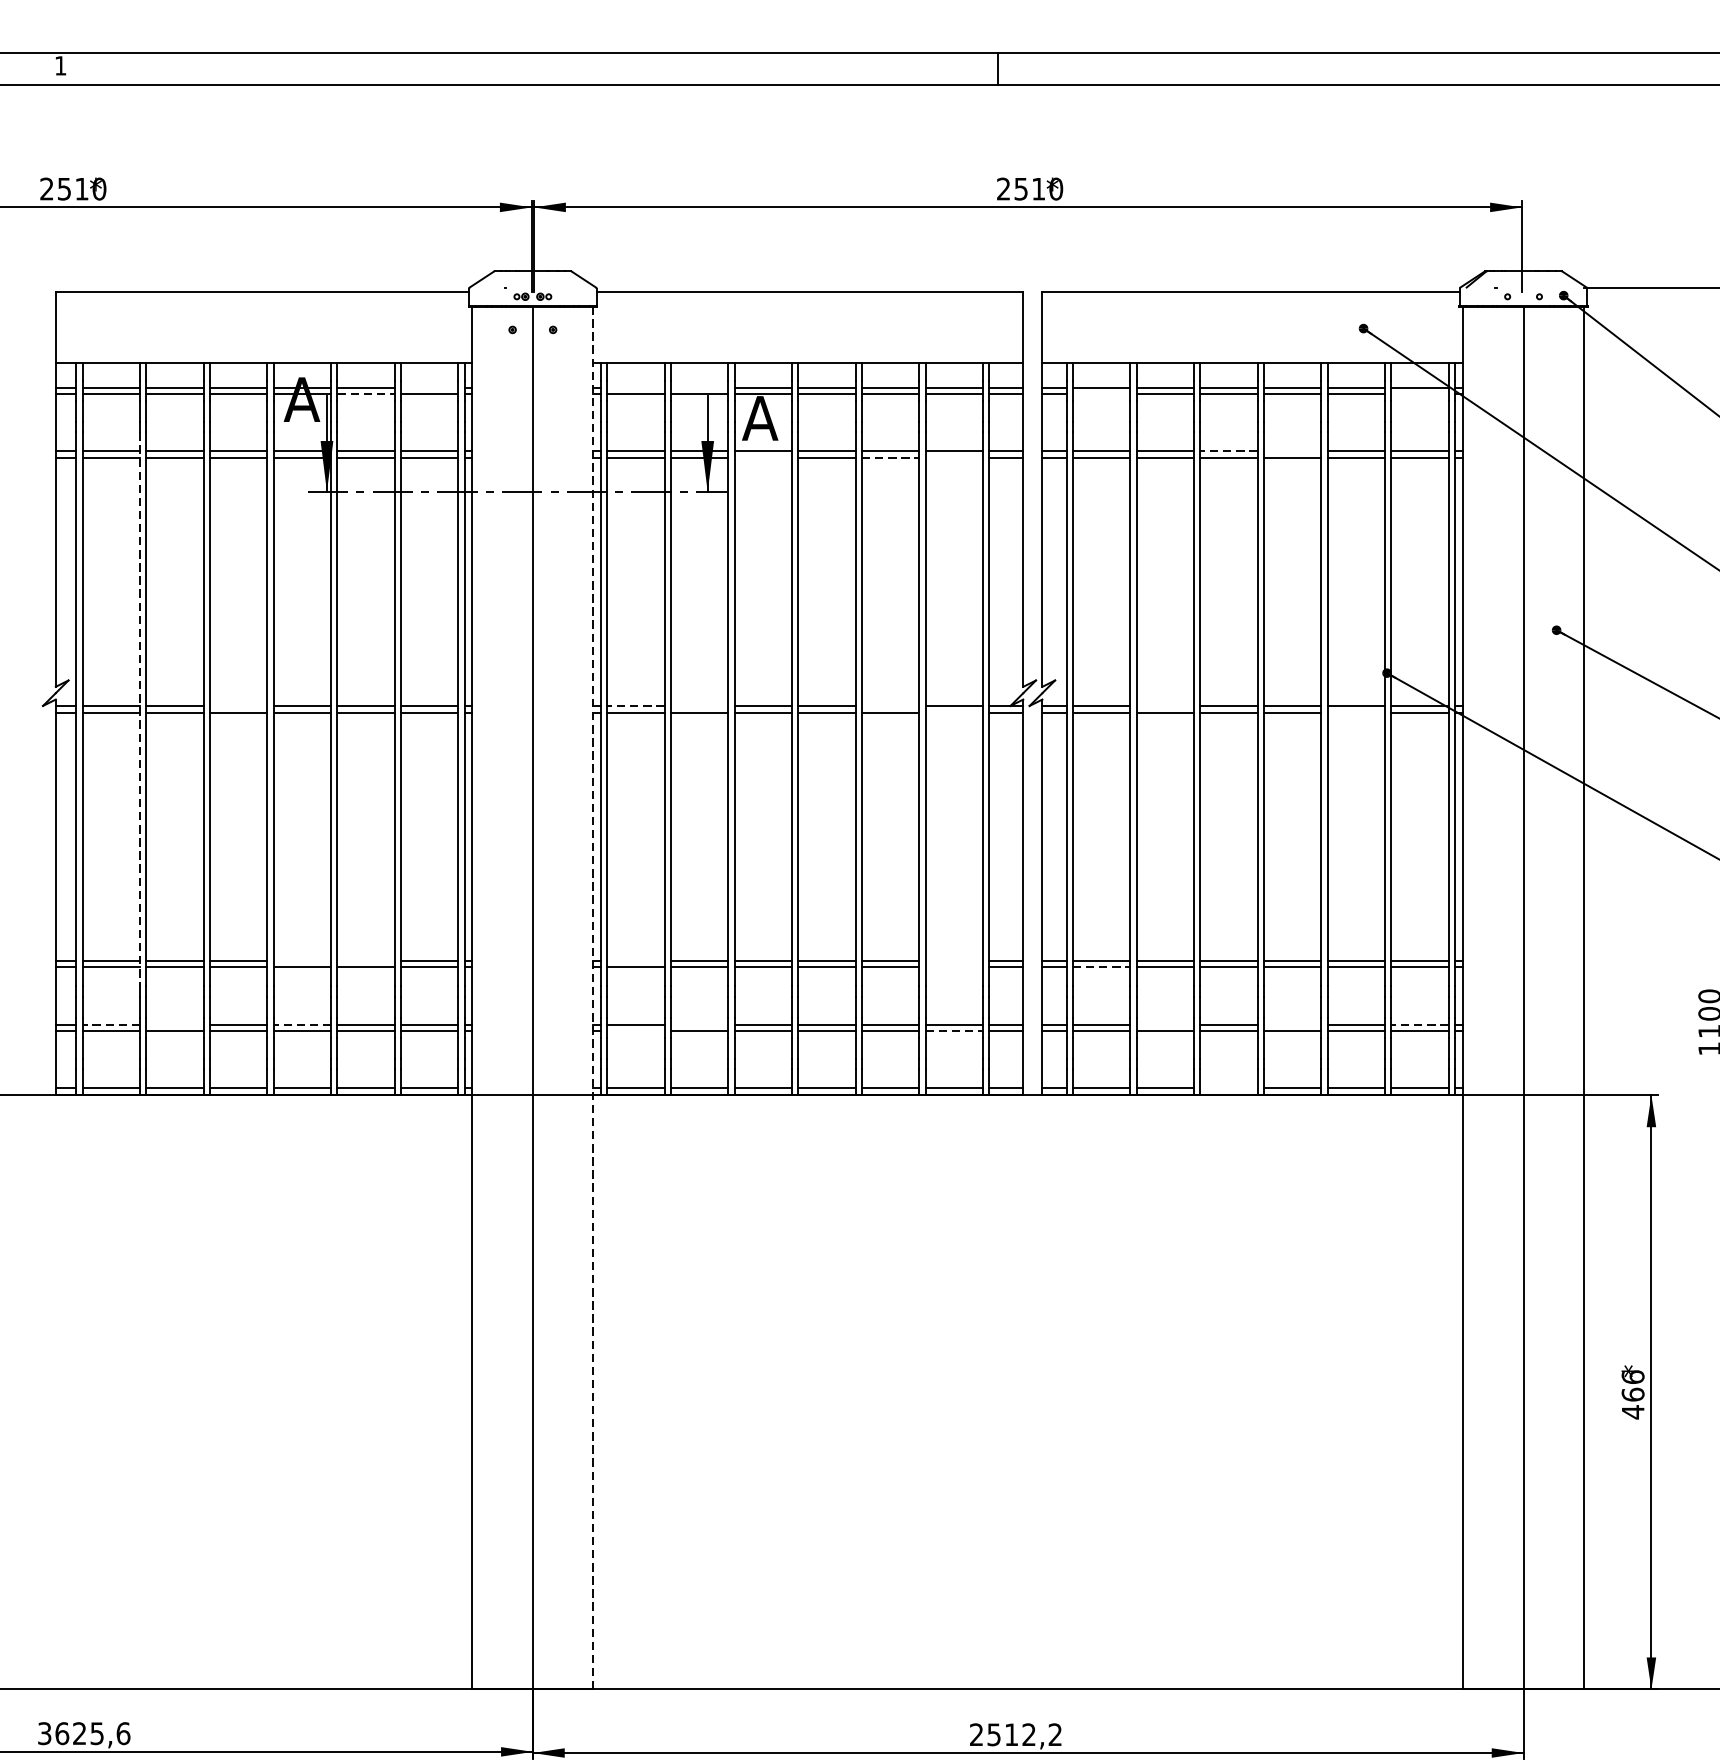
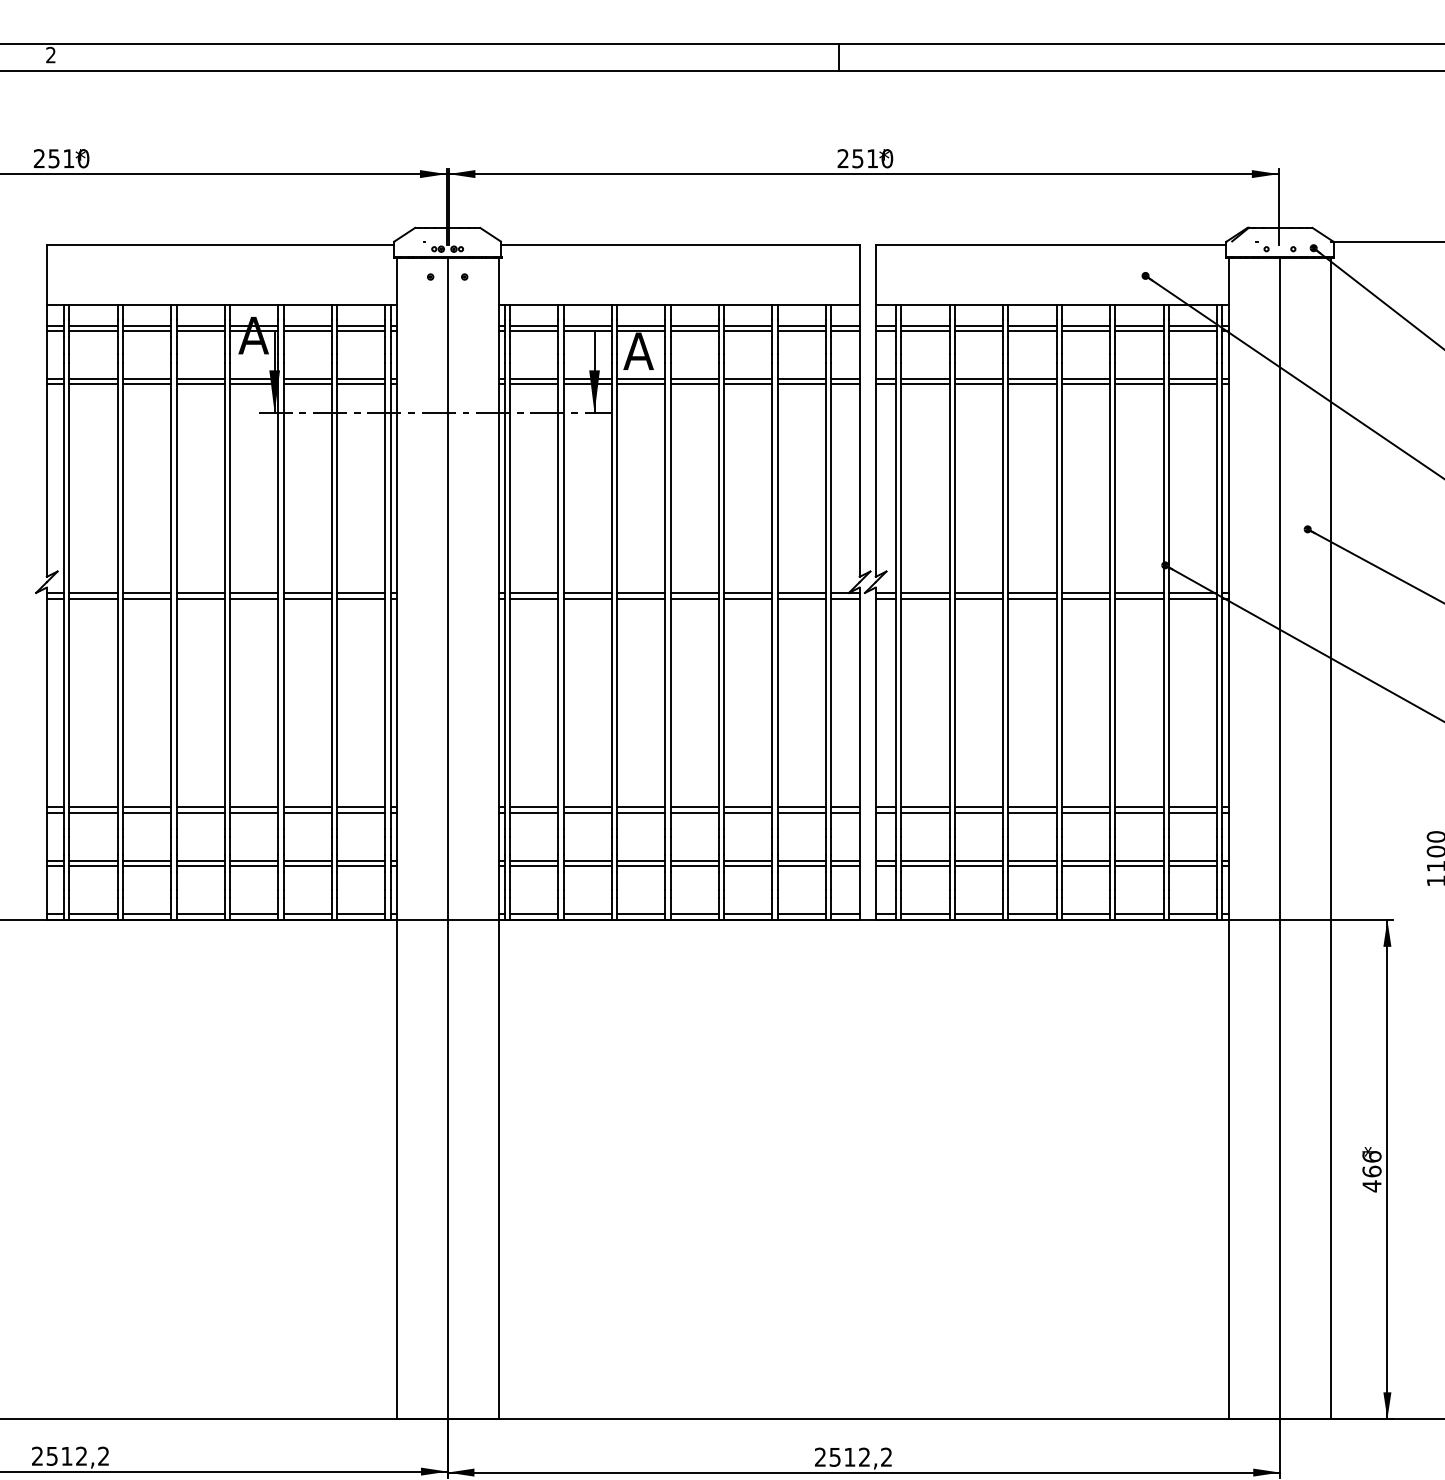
text: (60, 65) -> (50, 54), 1 -> 2
line: (430, 387) -> (361, 325), added
line: (636, 387) -> (534, 325), added
line: (699, 387) -> (587, 325), added
line: (367, 393) -> (308, 330), dashed -> solid
line: (1101, 393) -> (925, 330), added
line: (1419, 393) -> (1192, 330), added
line: (1227, 451) -> (1031, 379), dashed -> solid
line: (1292, 451) -> (1085, 379), added
line: (763, 457) -> (641, 384), added
line: (890, 457) -> (748, 384), dashed -> solid
line: (954, 457) -> (801, 384), added
line: (238, 706) -> (200, 593), added
line: (635, 706) -> (533, 593), dashed -> solid
line: (699, 706) -> (587, 593), added
line: (890, 706) -> (748, 593), added
line: (1164, 706) -> (978, 593), added
line: (139, 709) -> (117, 595), dashed -> solid
line: (954, 712) -> (801, 598), added
line: (1356, 712) -> (1139, 598), added
line: (302, 961) -> (254, 807), added
line: (366, 961) -> (307, 807), added
line: (636, 961) -> (534, 807), added
line: (954, 961) -> (801, 807), added
line: (954, 967) -> (801, 812), added
line: (1101, 967) -> (925, 812), dashed -> solid
line: (593, 998) -> (498, 838), dashed -> solid
line: (111, 1024) -> (93, 860), dashed -> solid
line: (175, 1024) -> (147, 860), added
line: (301, 1024) -> (253, 860), dashed -> solid
line: (699, 1024) -> (587, 860), added
line: (1164, 1024) -> (978, 860), added
line: (1292, 1024) -> (1085, 860), added
line: (1419, 1024) -> (1192, 860), dashed -> solid
line: (636, 1031) -> (534, 866), added
line: (955, 1031) -> (802, 866), dashed -> solid
line: (1228, 1088) -> (1032, 914), added
text: (83, 1732) -> (70, 1455), 3625,6 -> 2512,2

